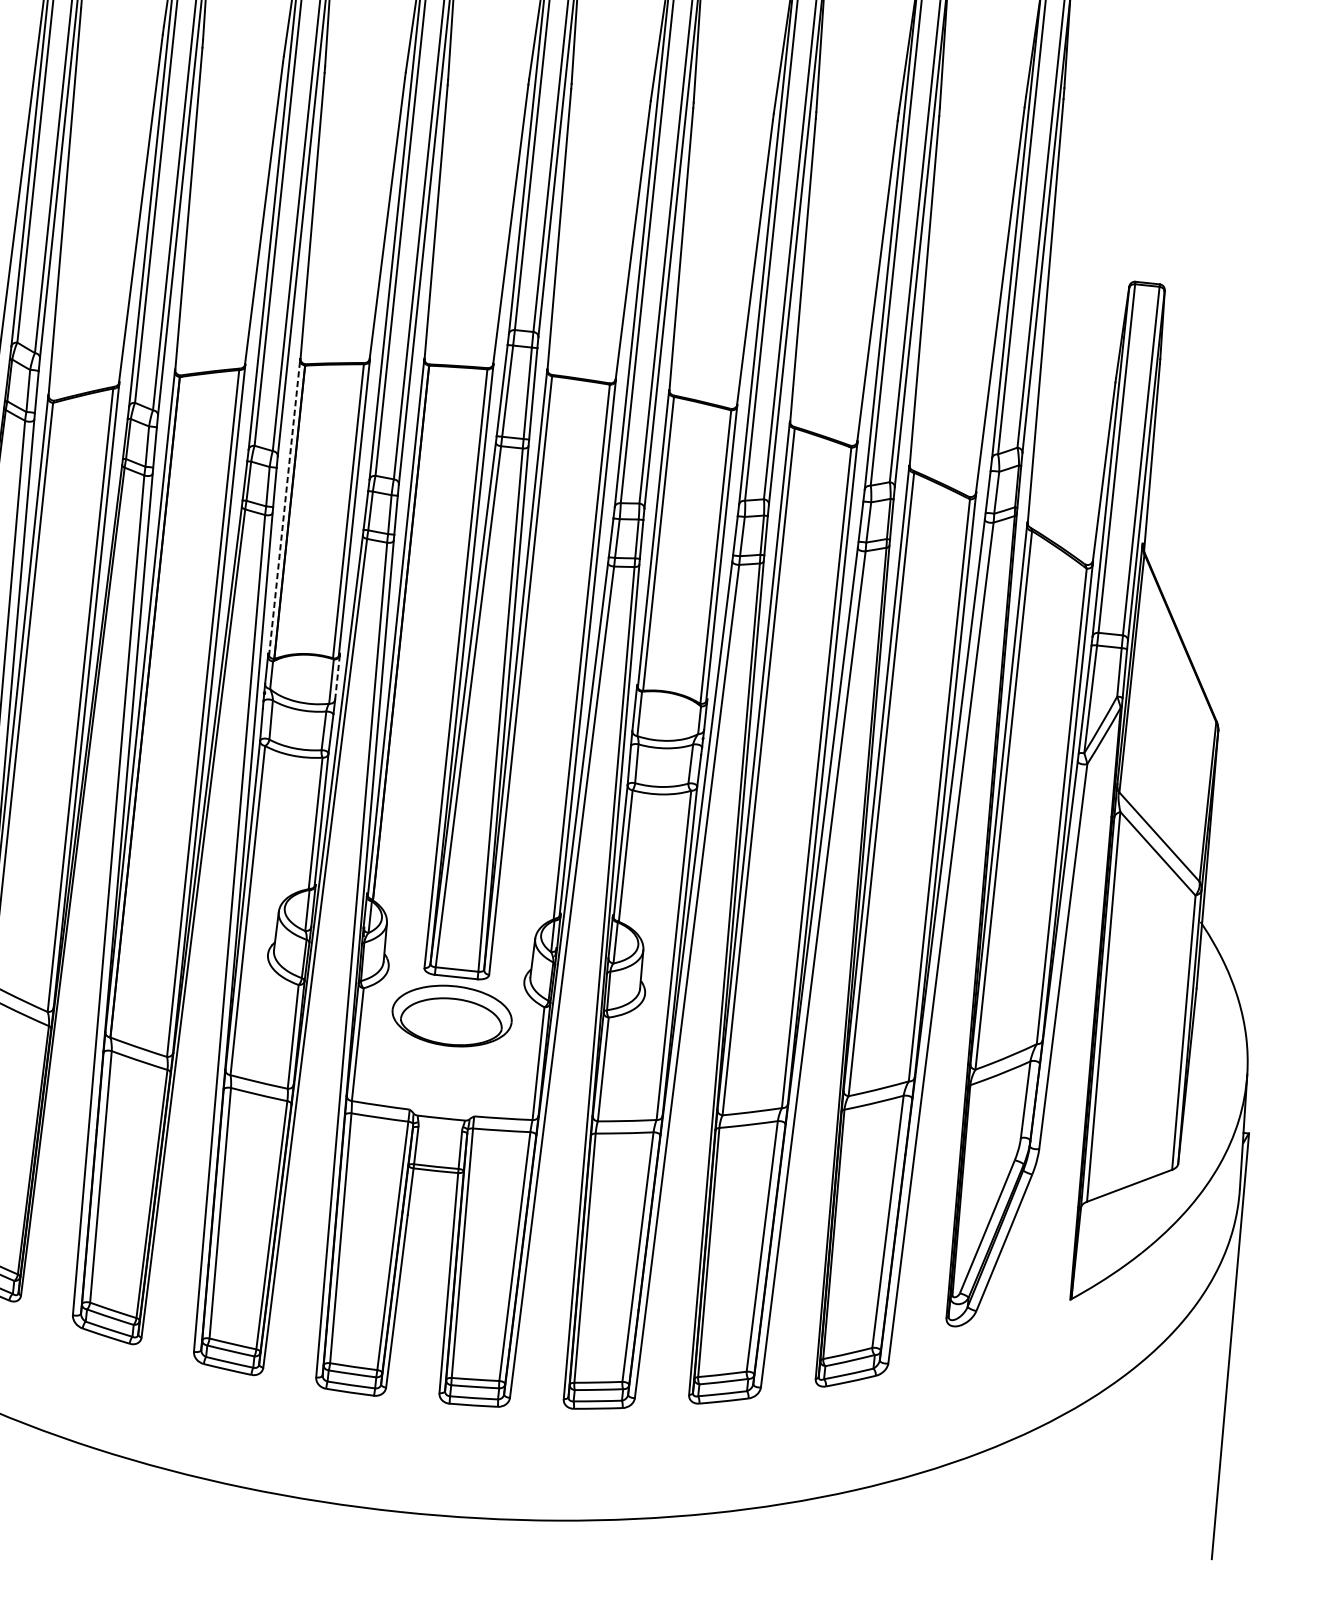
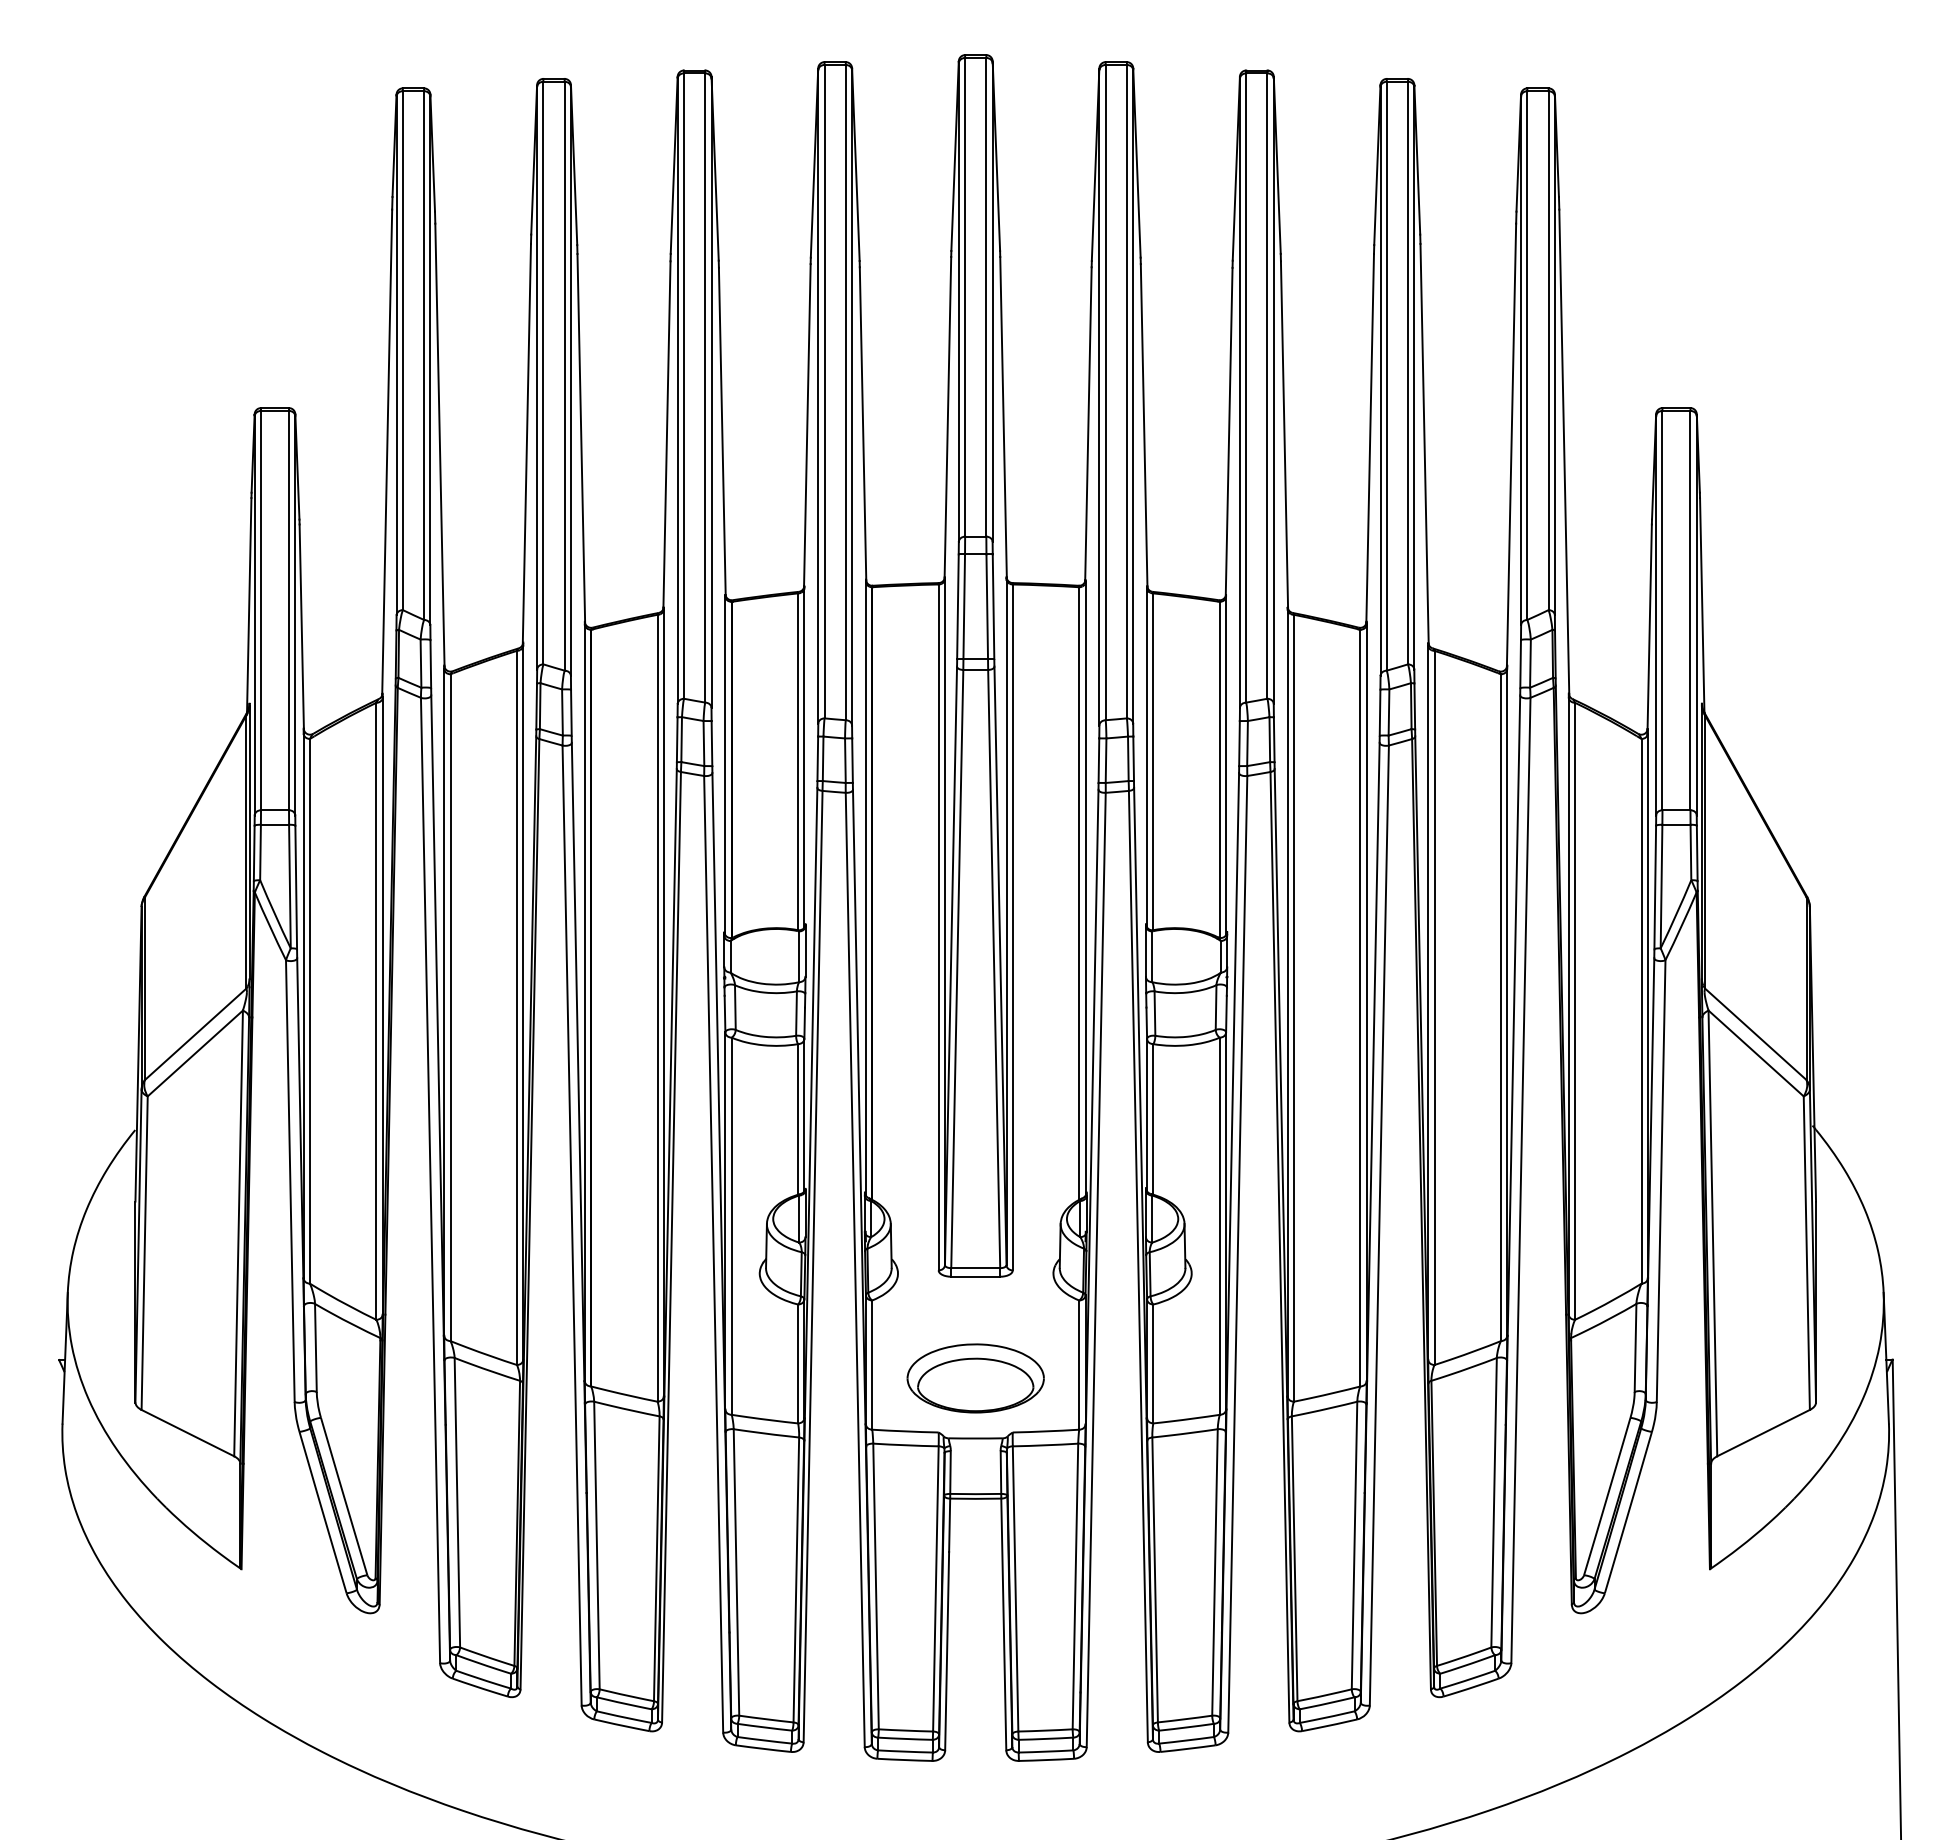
line: (284, 507) -> (725, 765), dashed -> solid
line: (337, 677) -> (805, 951), dashed -> solid
part: (451, 1016) -> (975, 1378), moved

